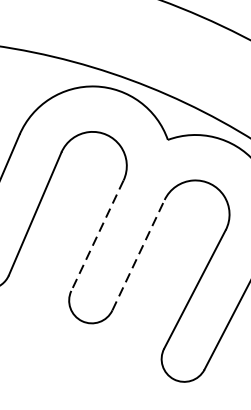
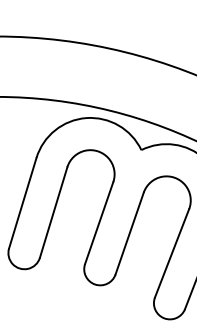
line: (97, 236) -> (99, 223), dashed -> solid
line: (138, 255) -> (129, 233), dashed -> solid

